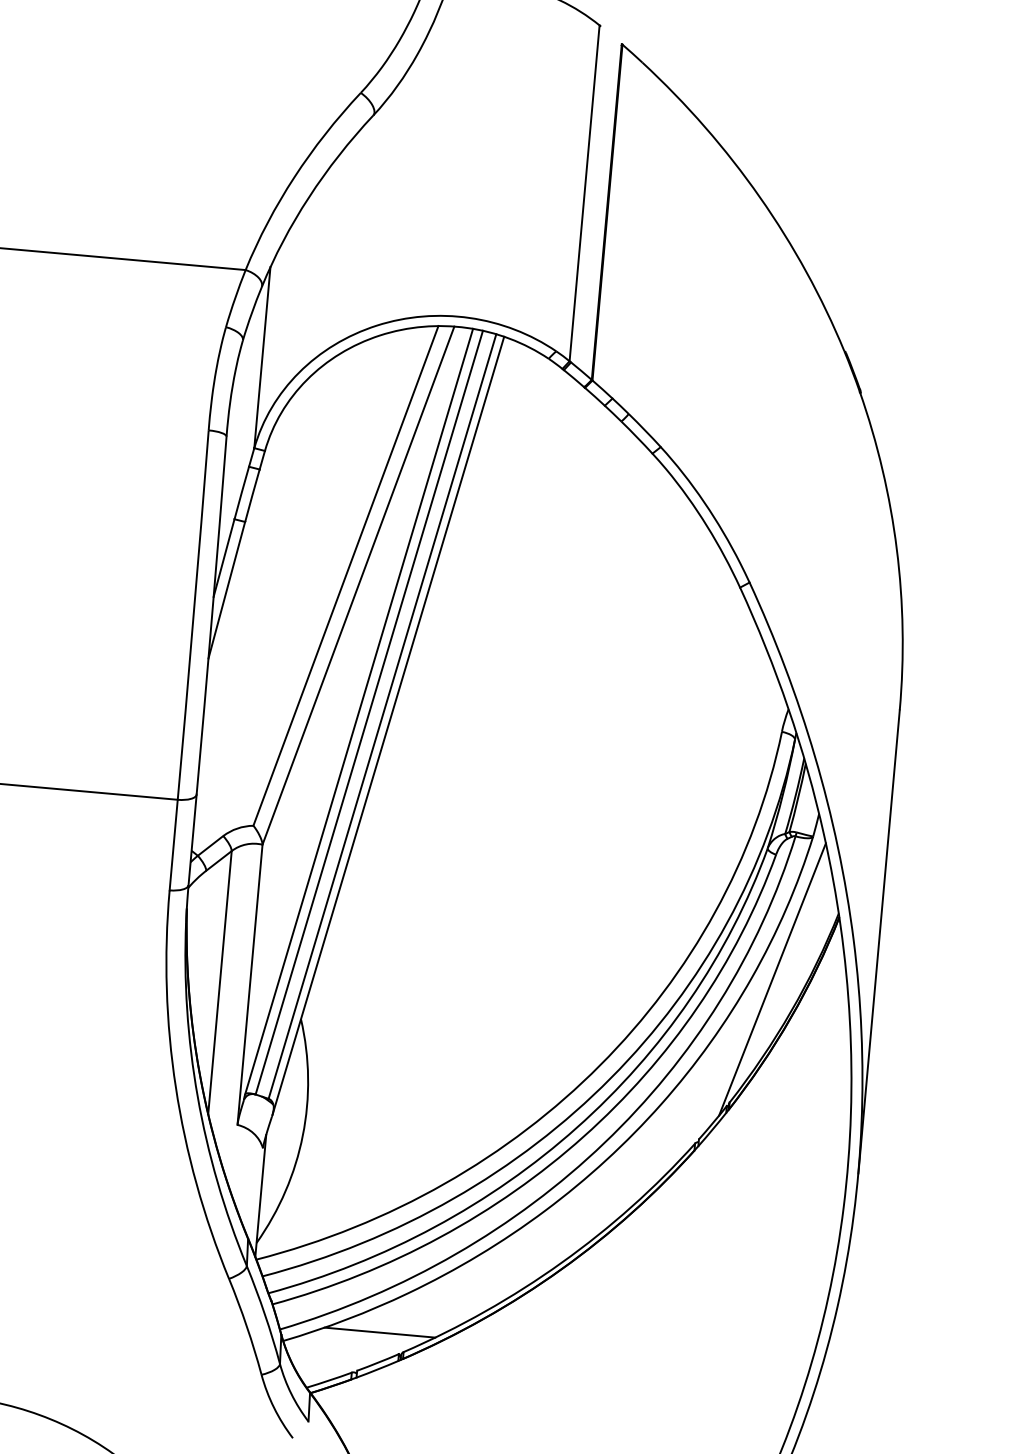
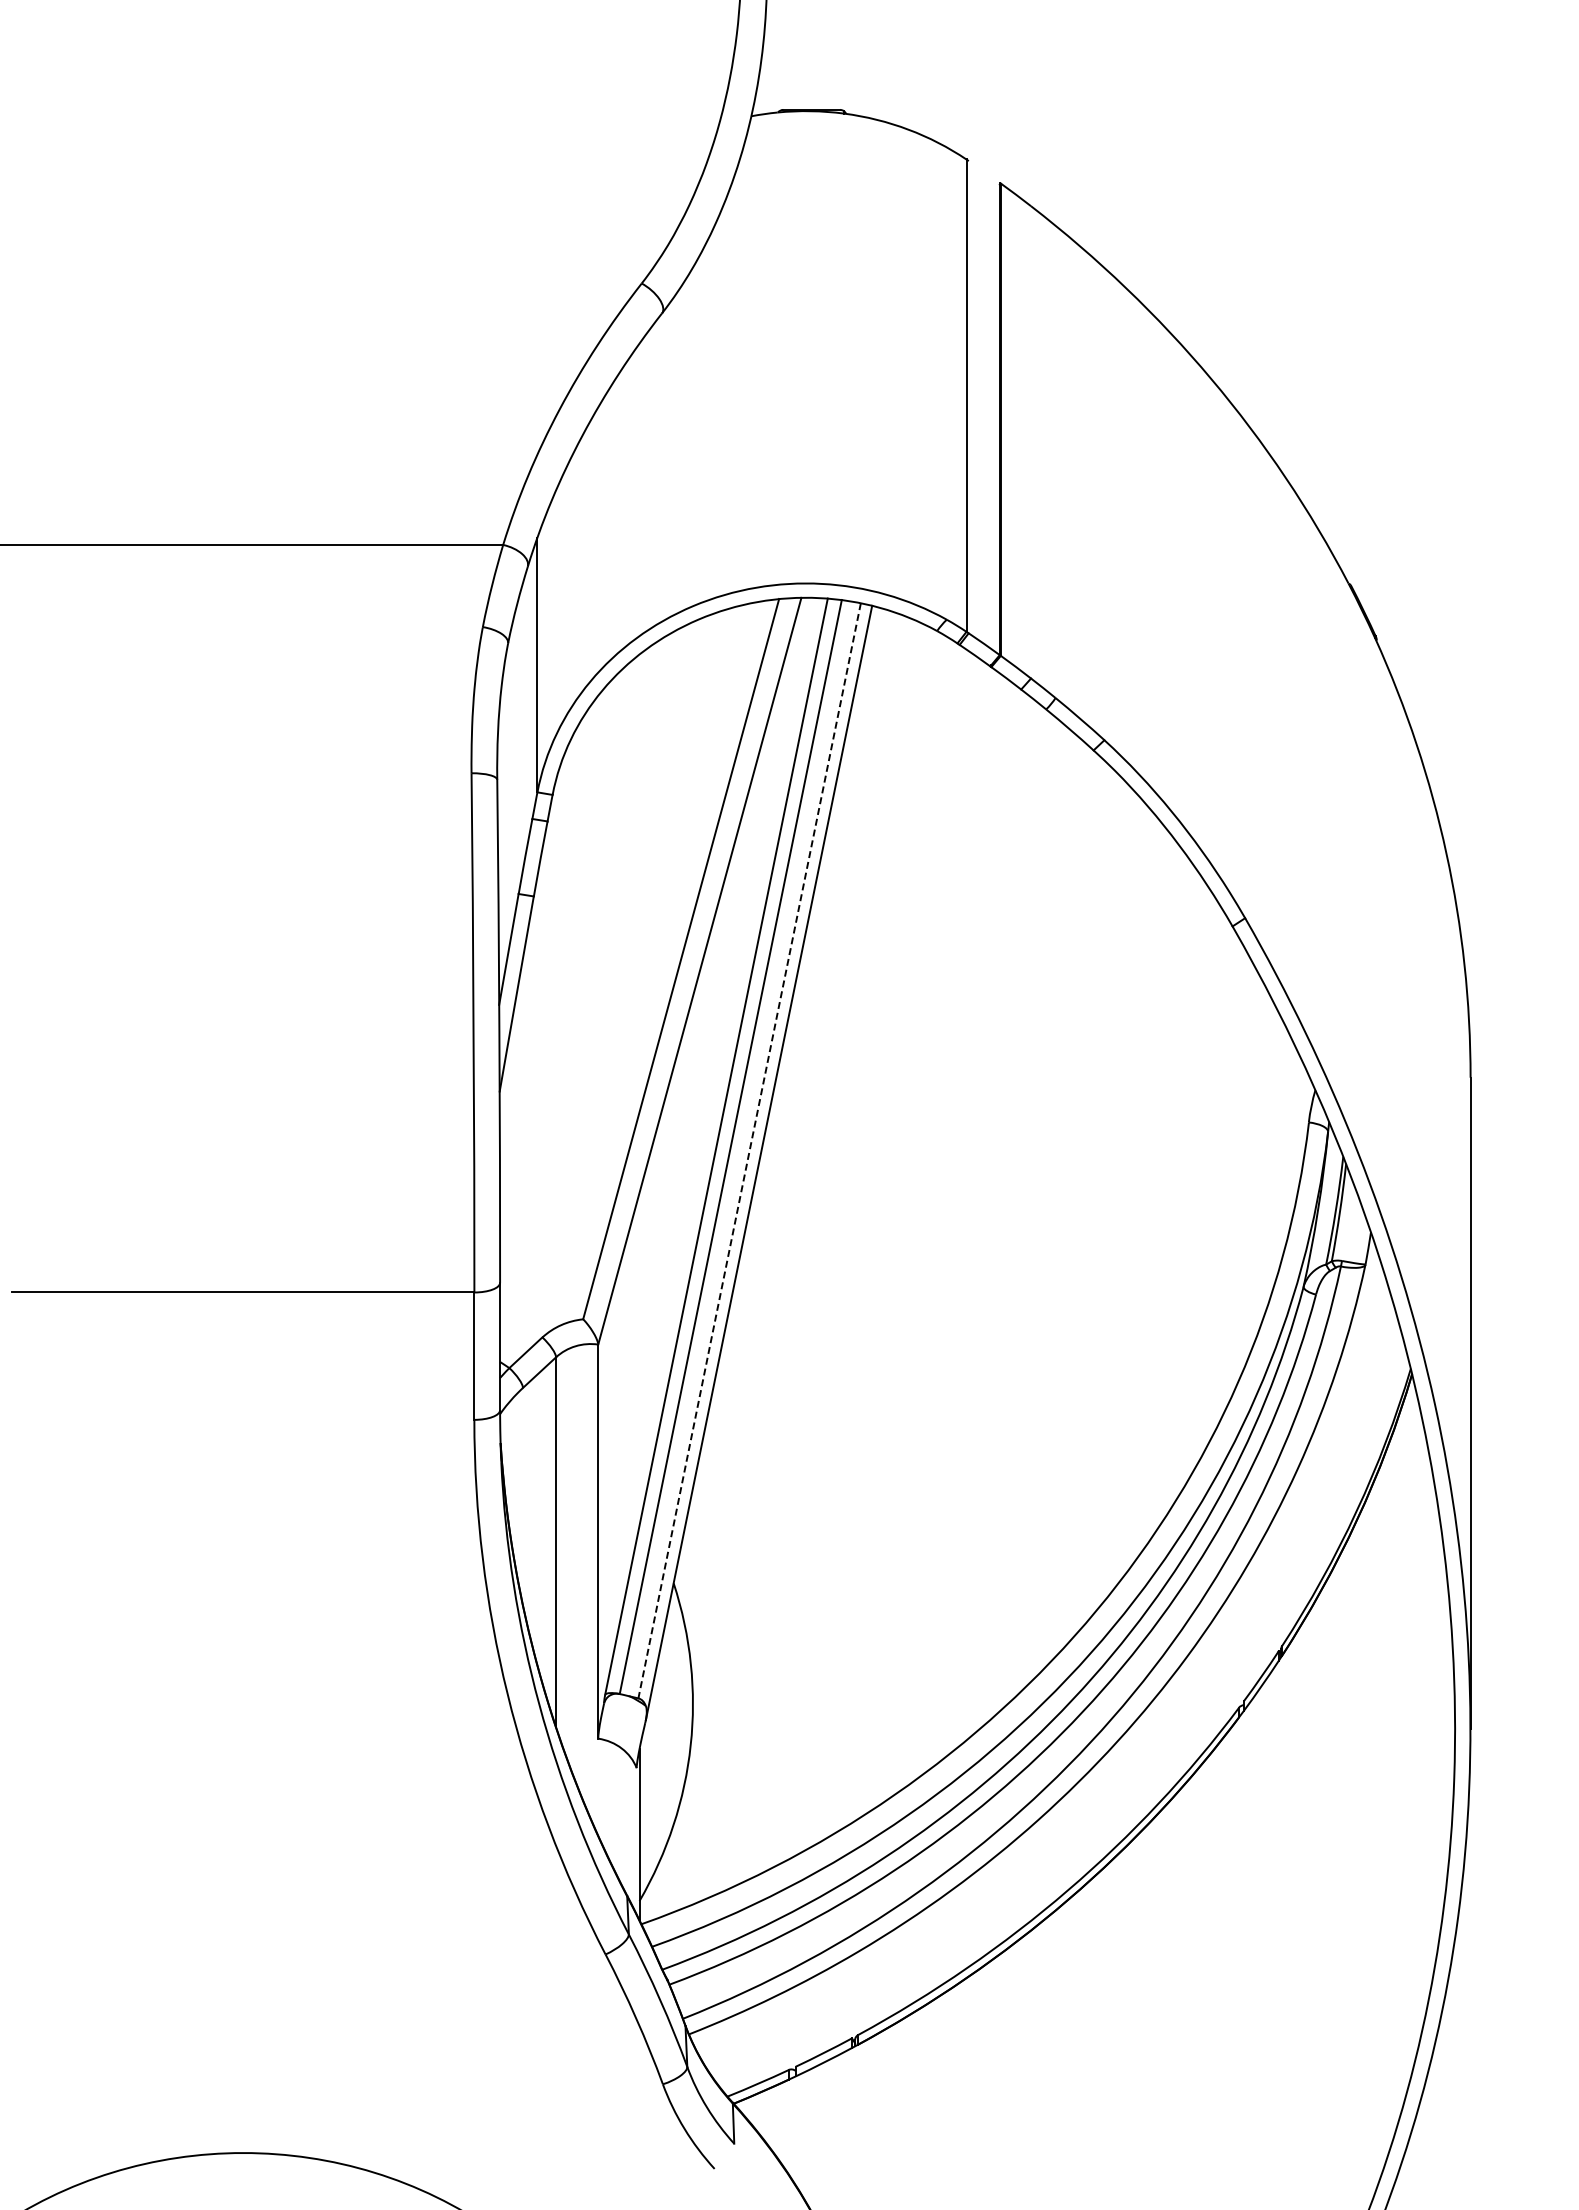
line: (382, 716) -> (749, 1150), solid -> dashed
line: (772, 979) -> (1326, 1468), removed
line: (379, 1332) -> (822, 2010), removed

